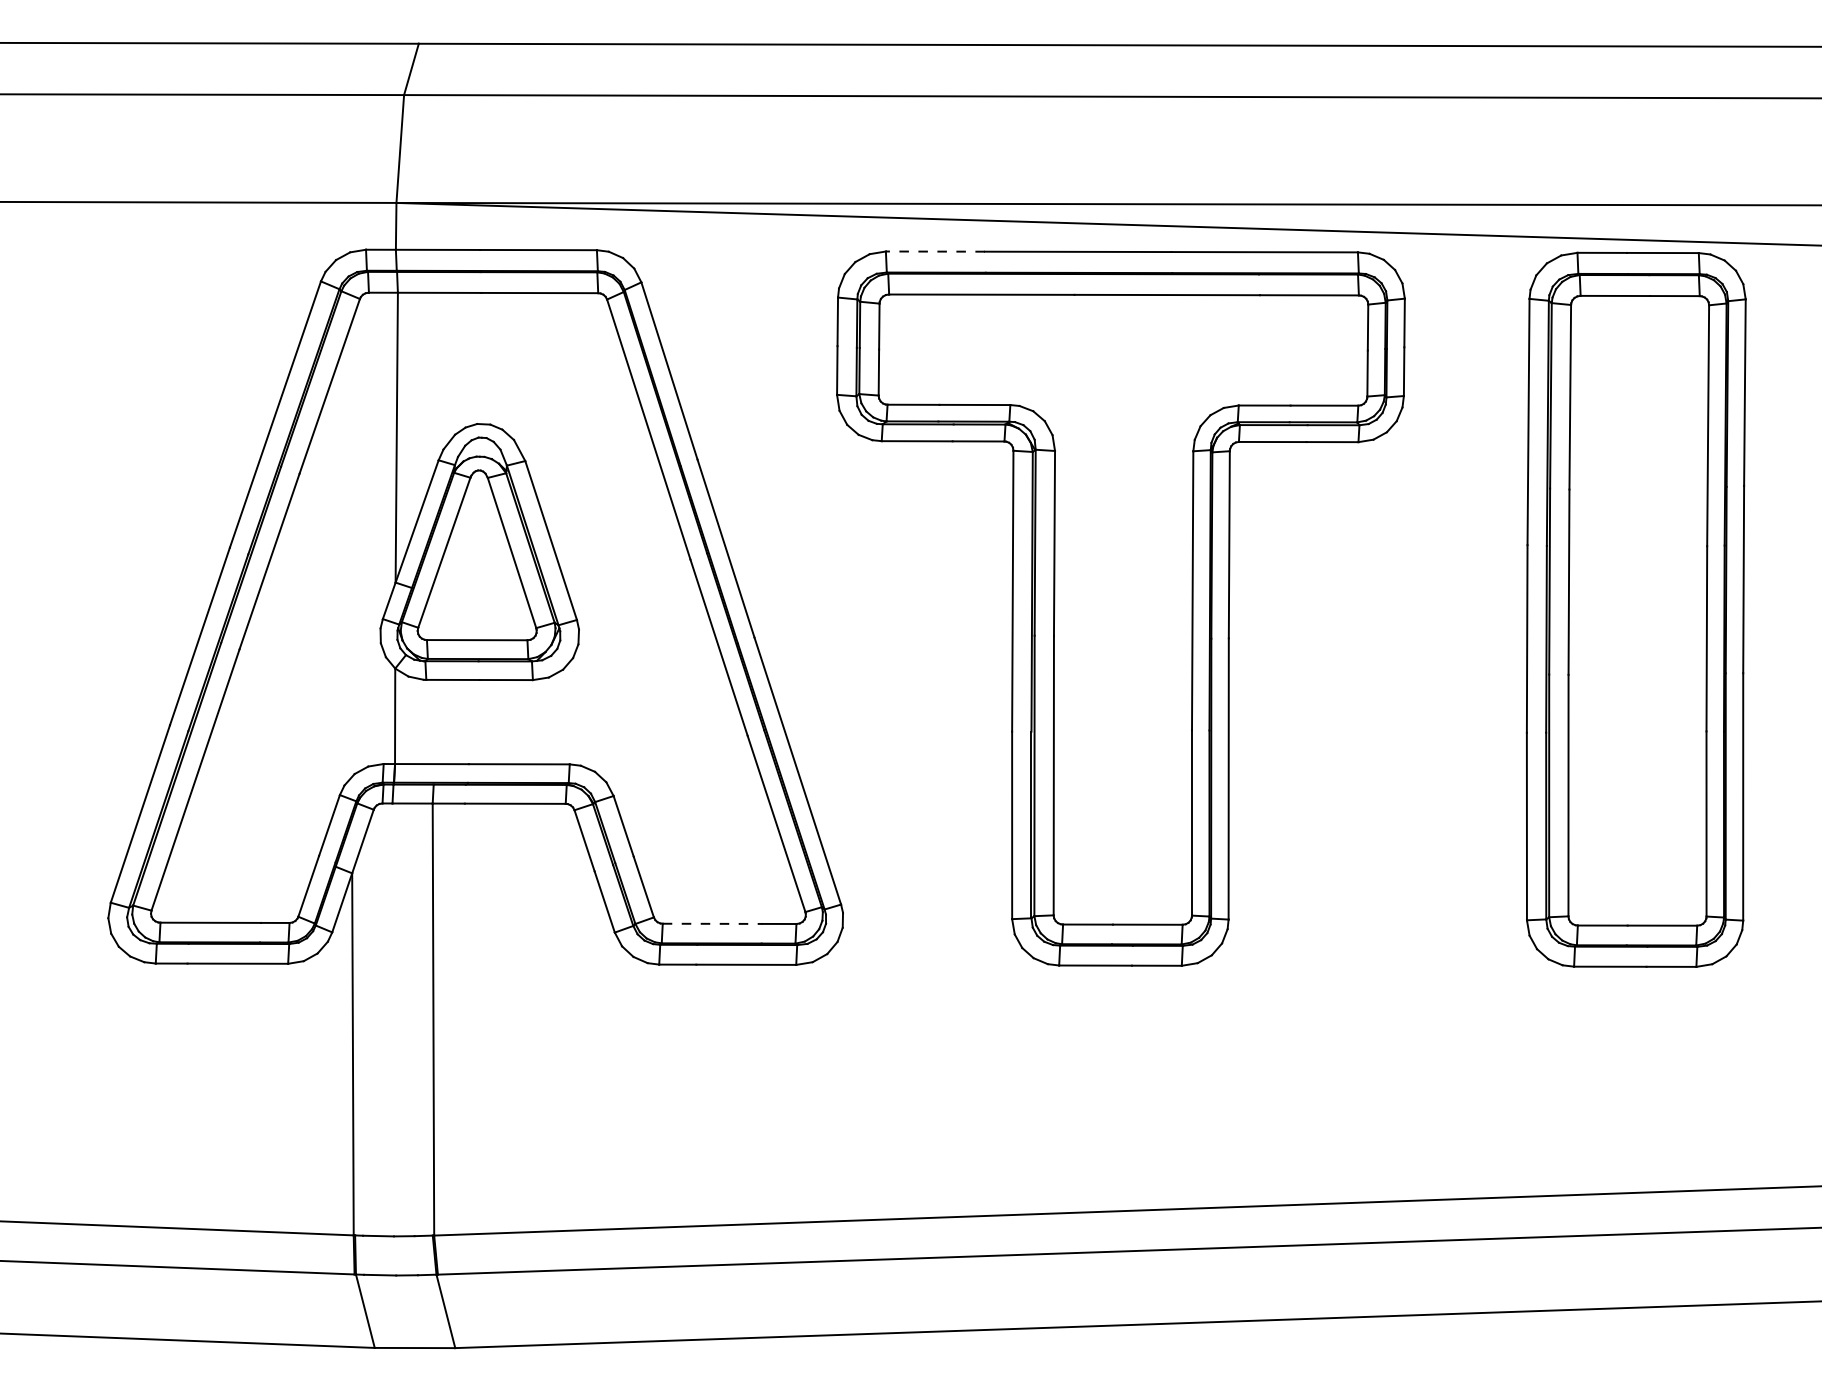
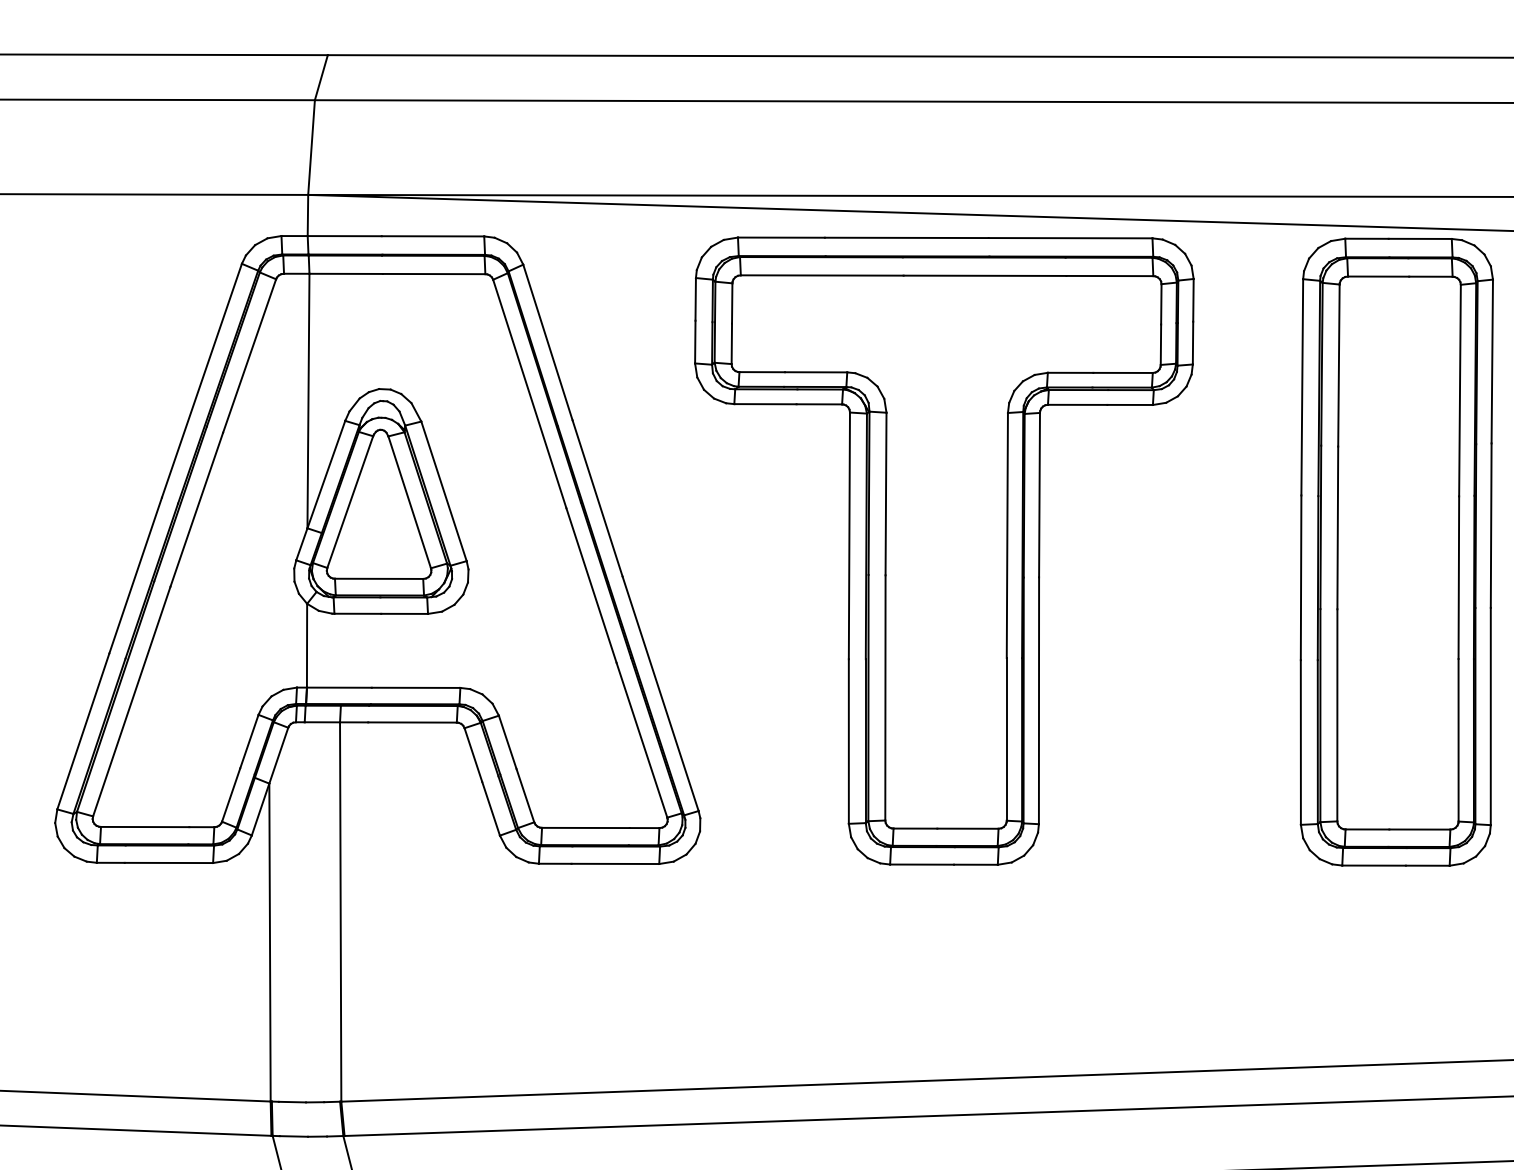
line: (934, 251) -> (780, 237), dashed -> solid
line: (712, 923) -> (585, 827), dashed -> solid

